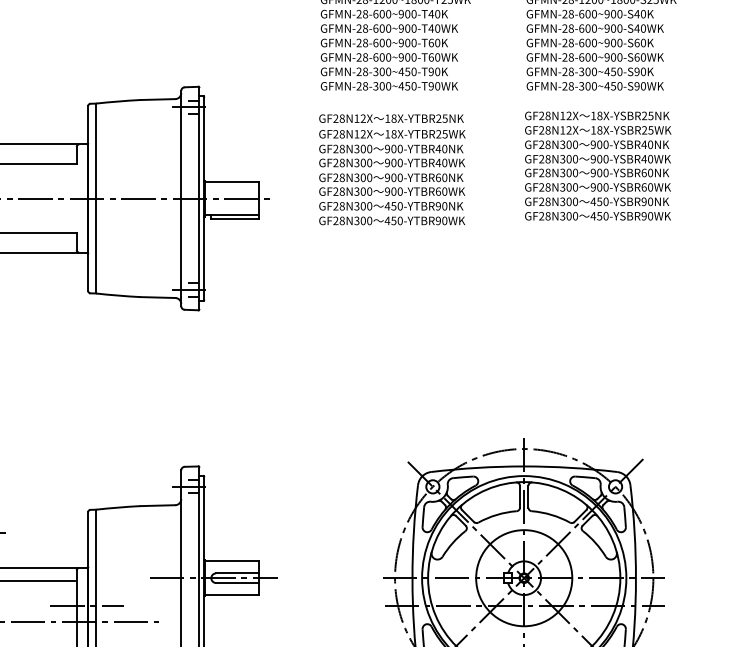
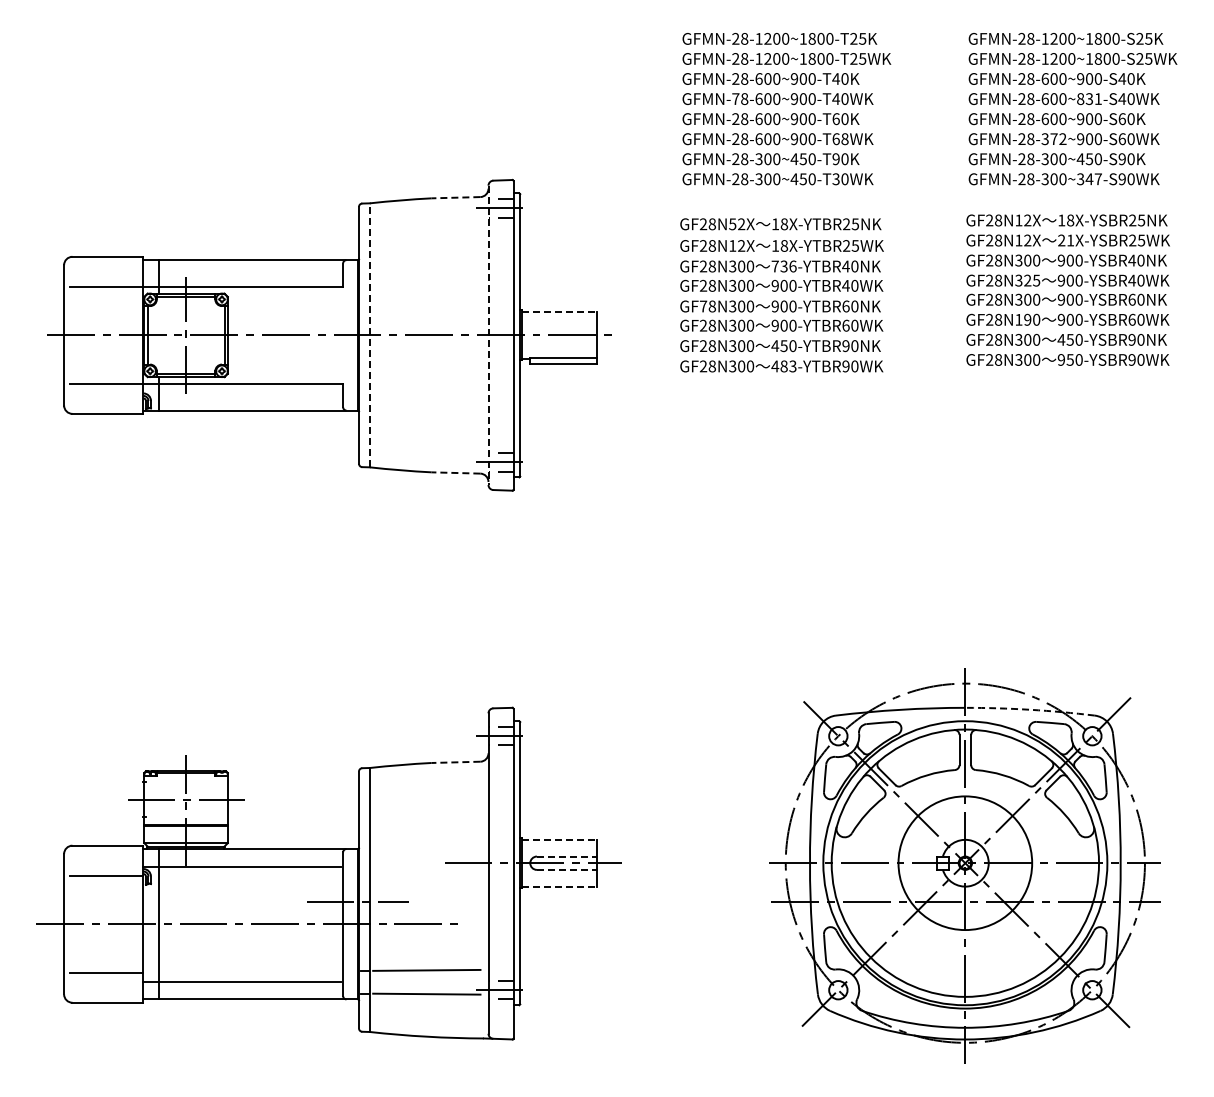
text: (358, 28) -> (735, 98), GFMN-28-600~900-T40WK -> GFMN-78-600~900-T40WK
text: (613, 28) -> (1089, 99), GFMN-28-600~900-S40WK -> GFMN-28-600~831-S40WK
text: (437, 57) -> (844, 139), GFMN-28-600~900-T60WK -> GFMN-28-600~900-T68WK
text: (587, 57) -> (1053, 139), GFMN-28-600~900-S60WK -> GFMN-28-372~900-S60WK
text: (430, 86) -> (835, 179), GFMN-28-300~450-T90WK -> GFMN-28-300~450-T30WK
text: (612, 86) -> (1088, 179), GFMN-28-300~450-S90WK -> GFMN-28-300~347-S90WK
line: (157, 99) -> (455, 197), solid -> dashed
text: (356, 118) -> (732, 224), GF28N12X -> GF28N52X
text: (596, 130) -> (1066, 240), 18X-YSBR25WK -> 21X-YSBR25WK
text: (393, 149) -> (783, 266), 900-YTBR40NK -> 736-YTBR40NK
text: (572, 159) -> (1032, 280), GF28N300 -> GF28N325
text: (335, 177) -> (703, 306), GF28N300 -> GF78N300
line: (232, 181) -> (559, 311), solid -> dashed
text: (566, 187) -> (1023, 319), GF28N300 -> GF28N190
line: (95, 198) -> (369, 335), solid -> dashed
line: (181, 198) -> (488, 335), solid -> dashed
text: (593, 215) -> (1061, 359), 450-YSBR90WK -> 950-YSBR90WK
text: (397, 220) -> (788, 366), 450-YTBR90WK -> 483-YTBR90WK
line: (157, 297) -> (455, 472), solid -> dashed
arc: (571, 467) -> (1030, 709), solid -> dashed
line: (157, 505) -> (455, 762), solid -> dashed
line: (232, 561) -> (559, 839), solid -> dashed
line: (238, 573) -> (567, 856), solid -> dashed
line: (238, 582) -> (567, 869), solid -> dashed
line: (232, 594) -> (559, 886), solid -> dashed

